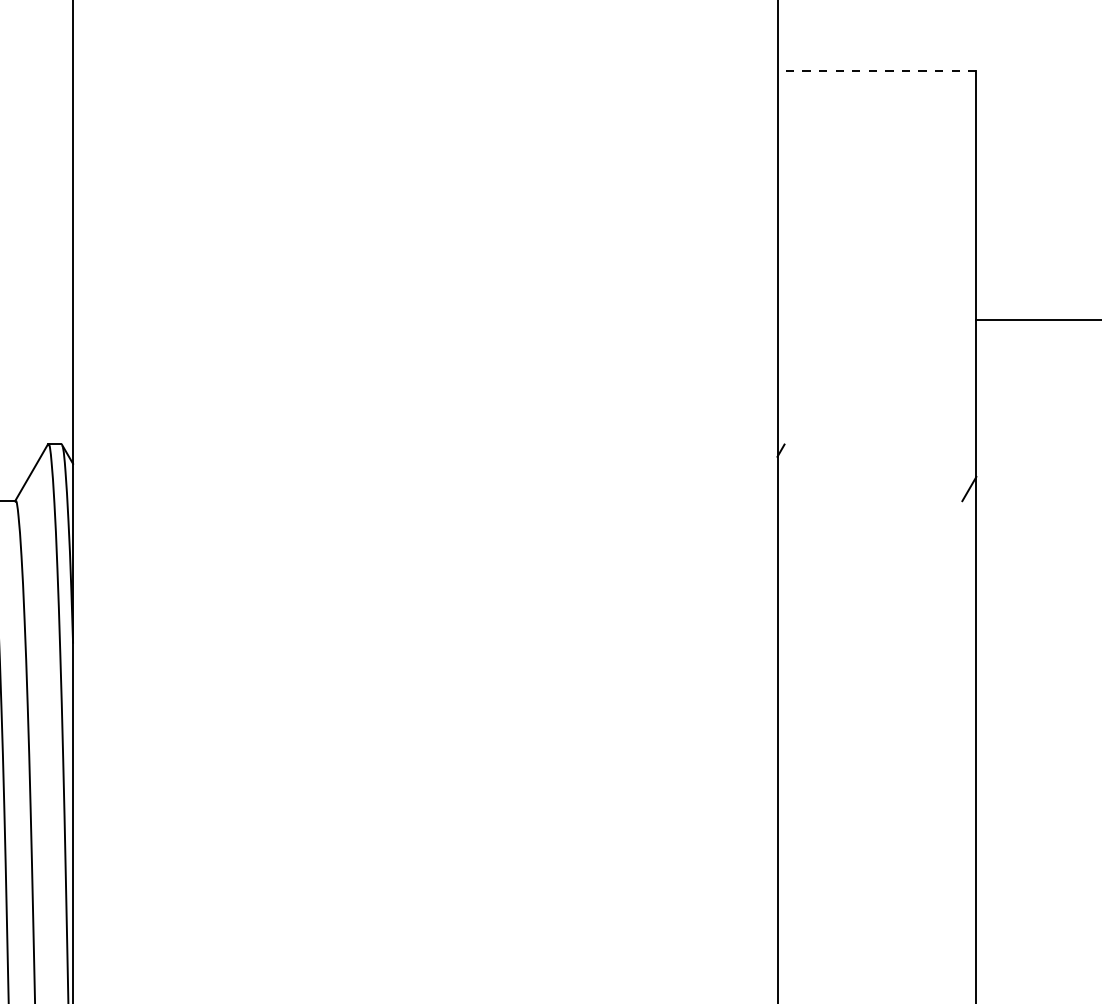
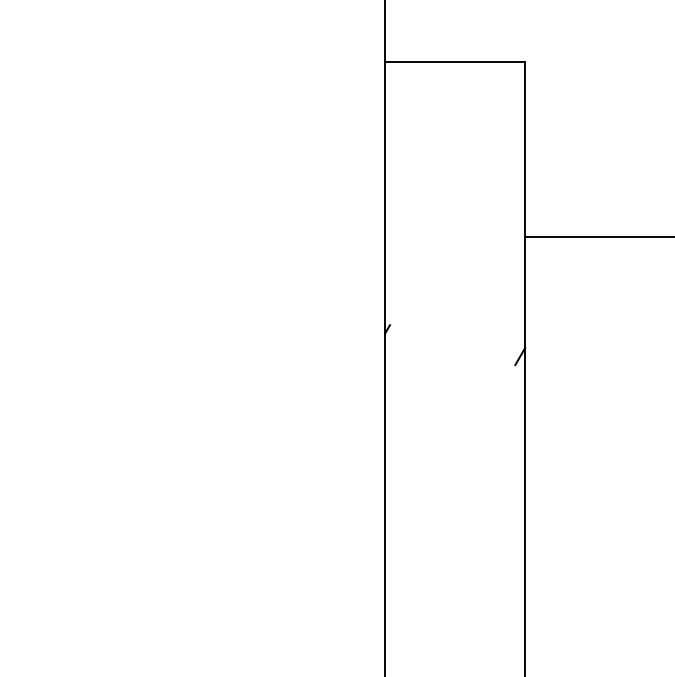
line: (876, 71) -> (454, 62), dashed -> solid

